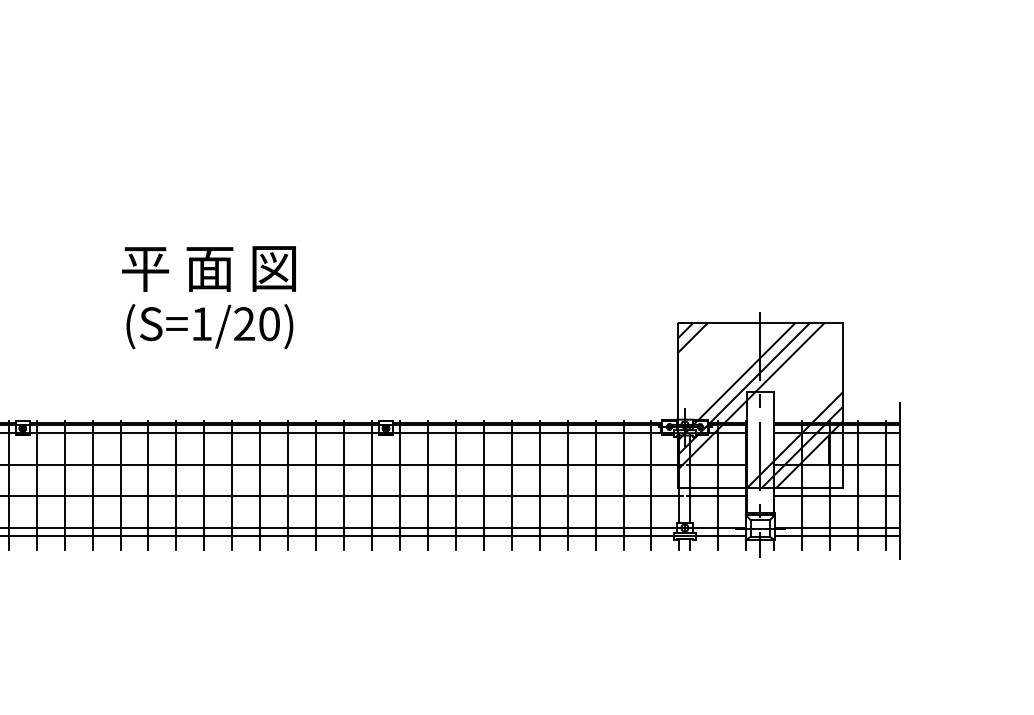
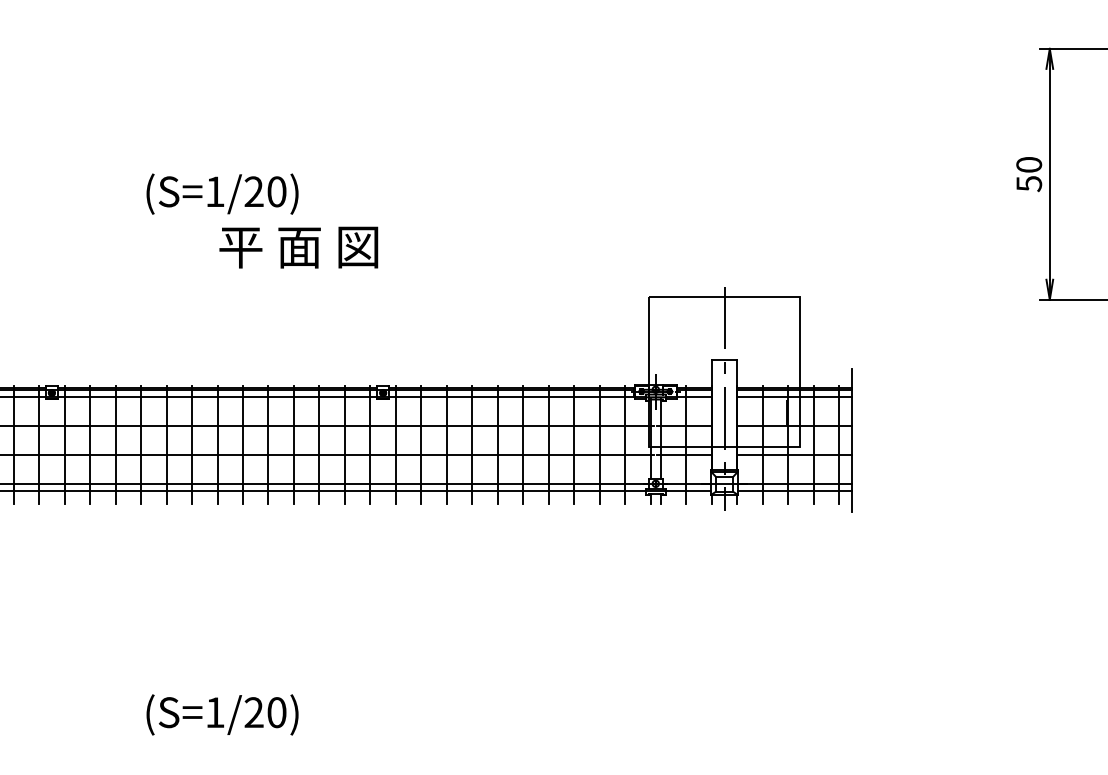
text: (208, 268) -> (298, 247), moved
text: (209, 325) -> (222, 193), moved
hatch: (760, 404) -> (724, 371), removed

